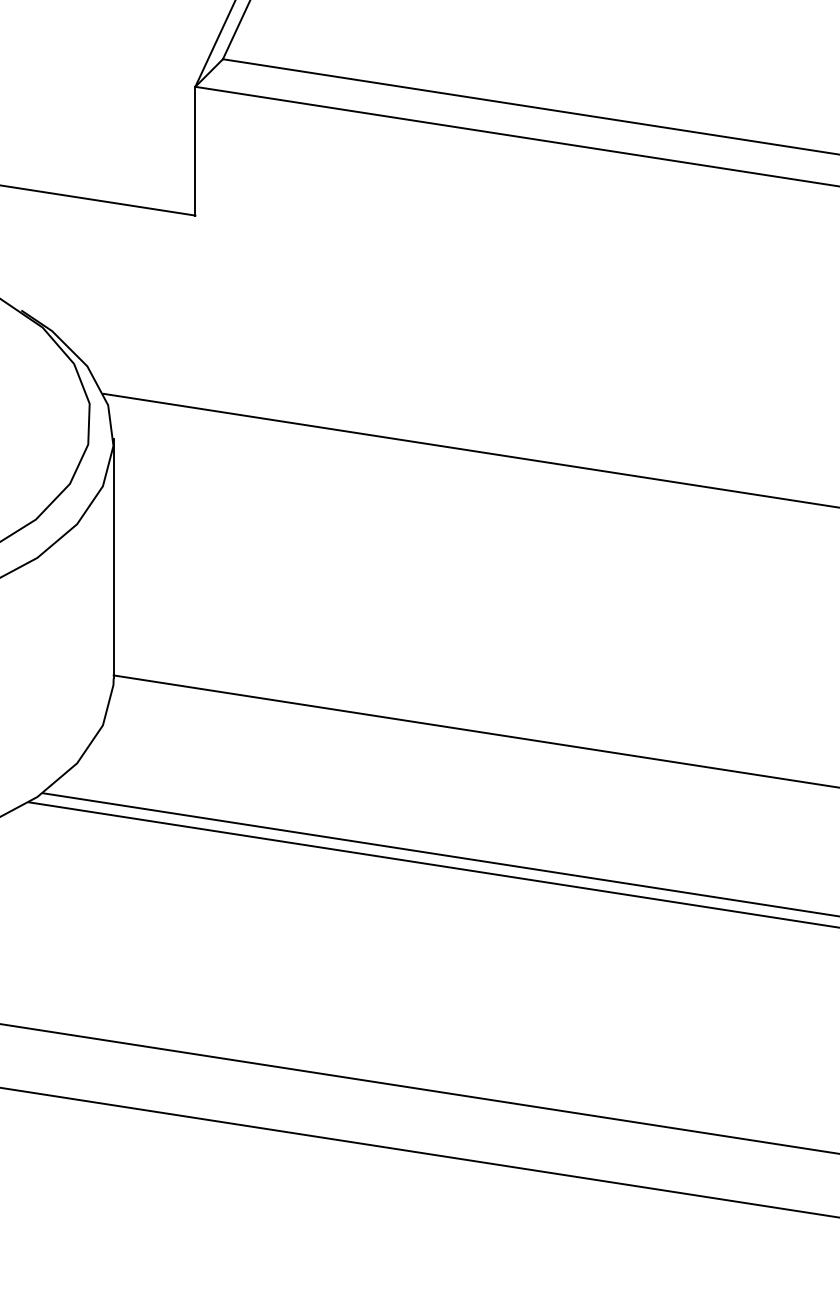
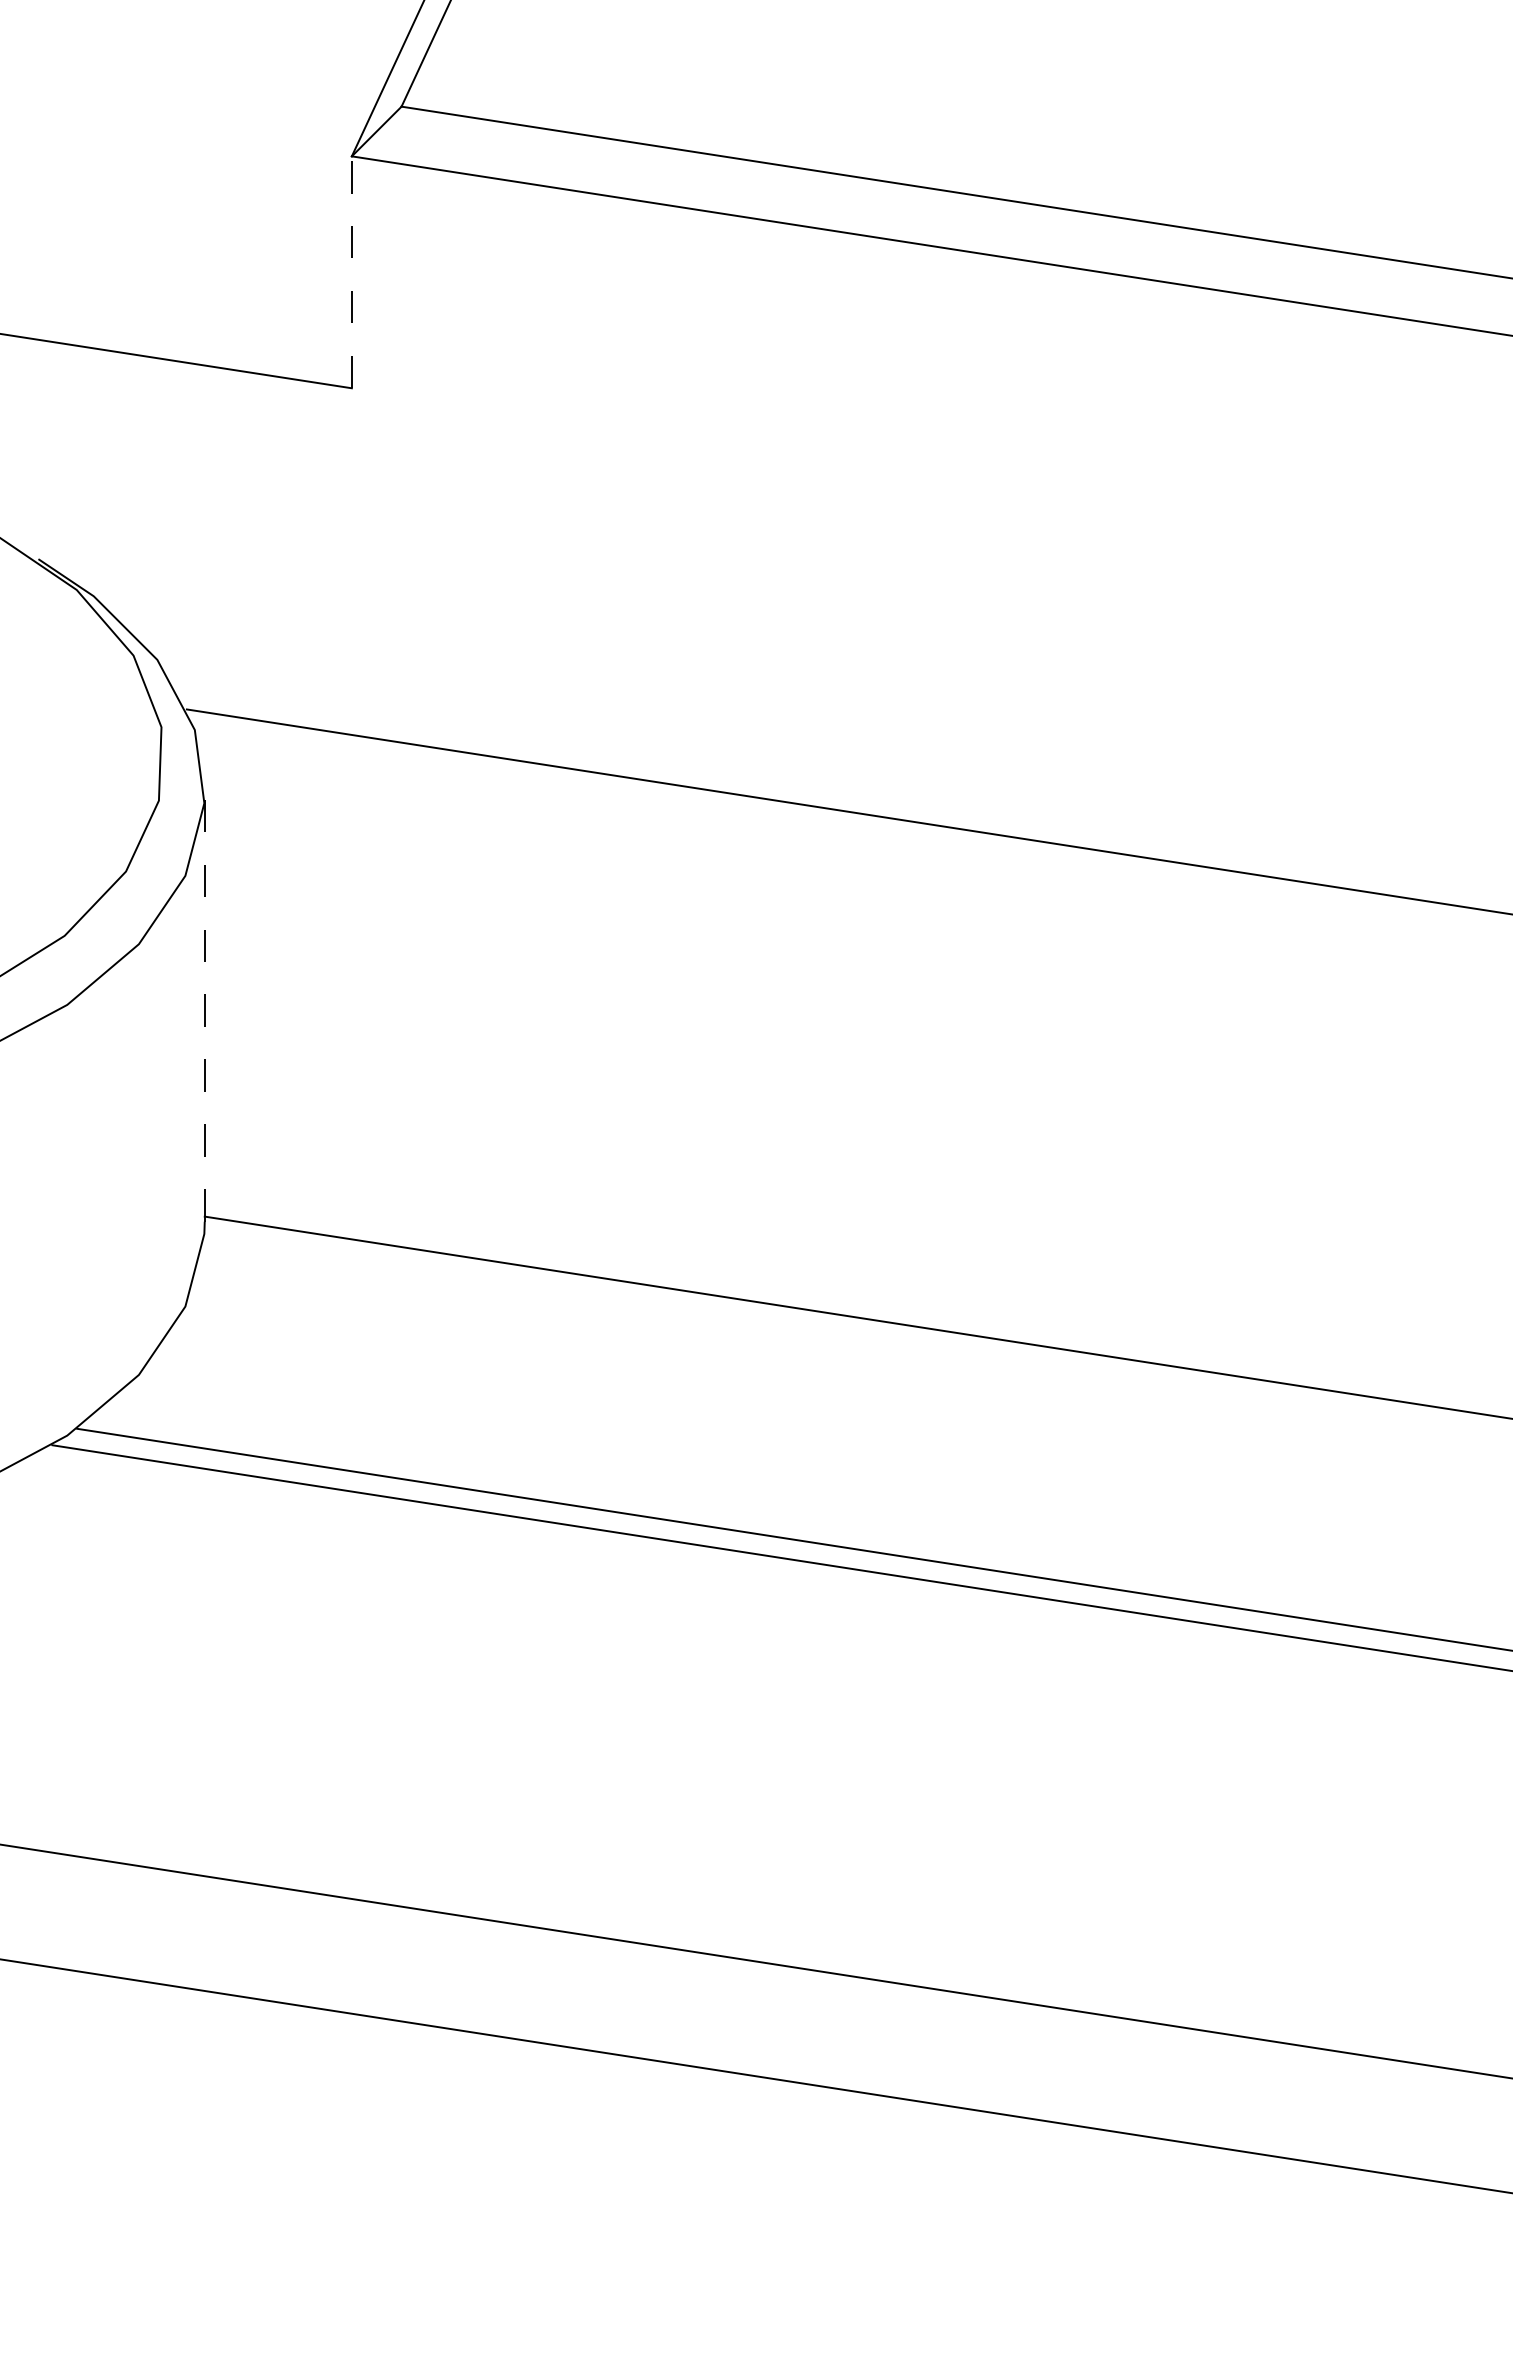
line: (195, 150) -> (352, 271), solid -> dashed
line: (113, 558) -> (204, 1005), solid -> dashed

